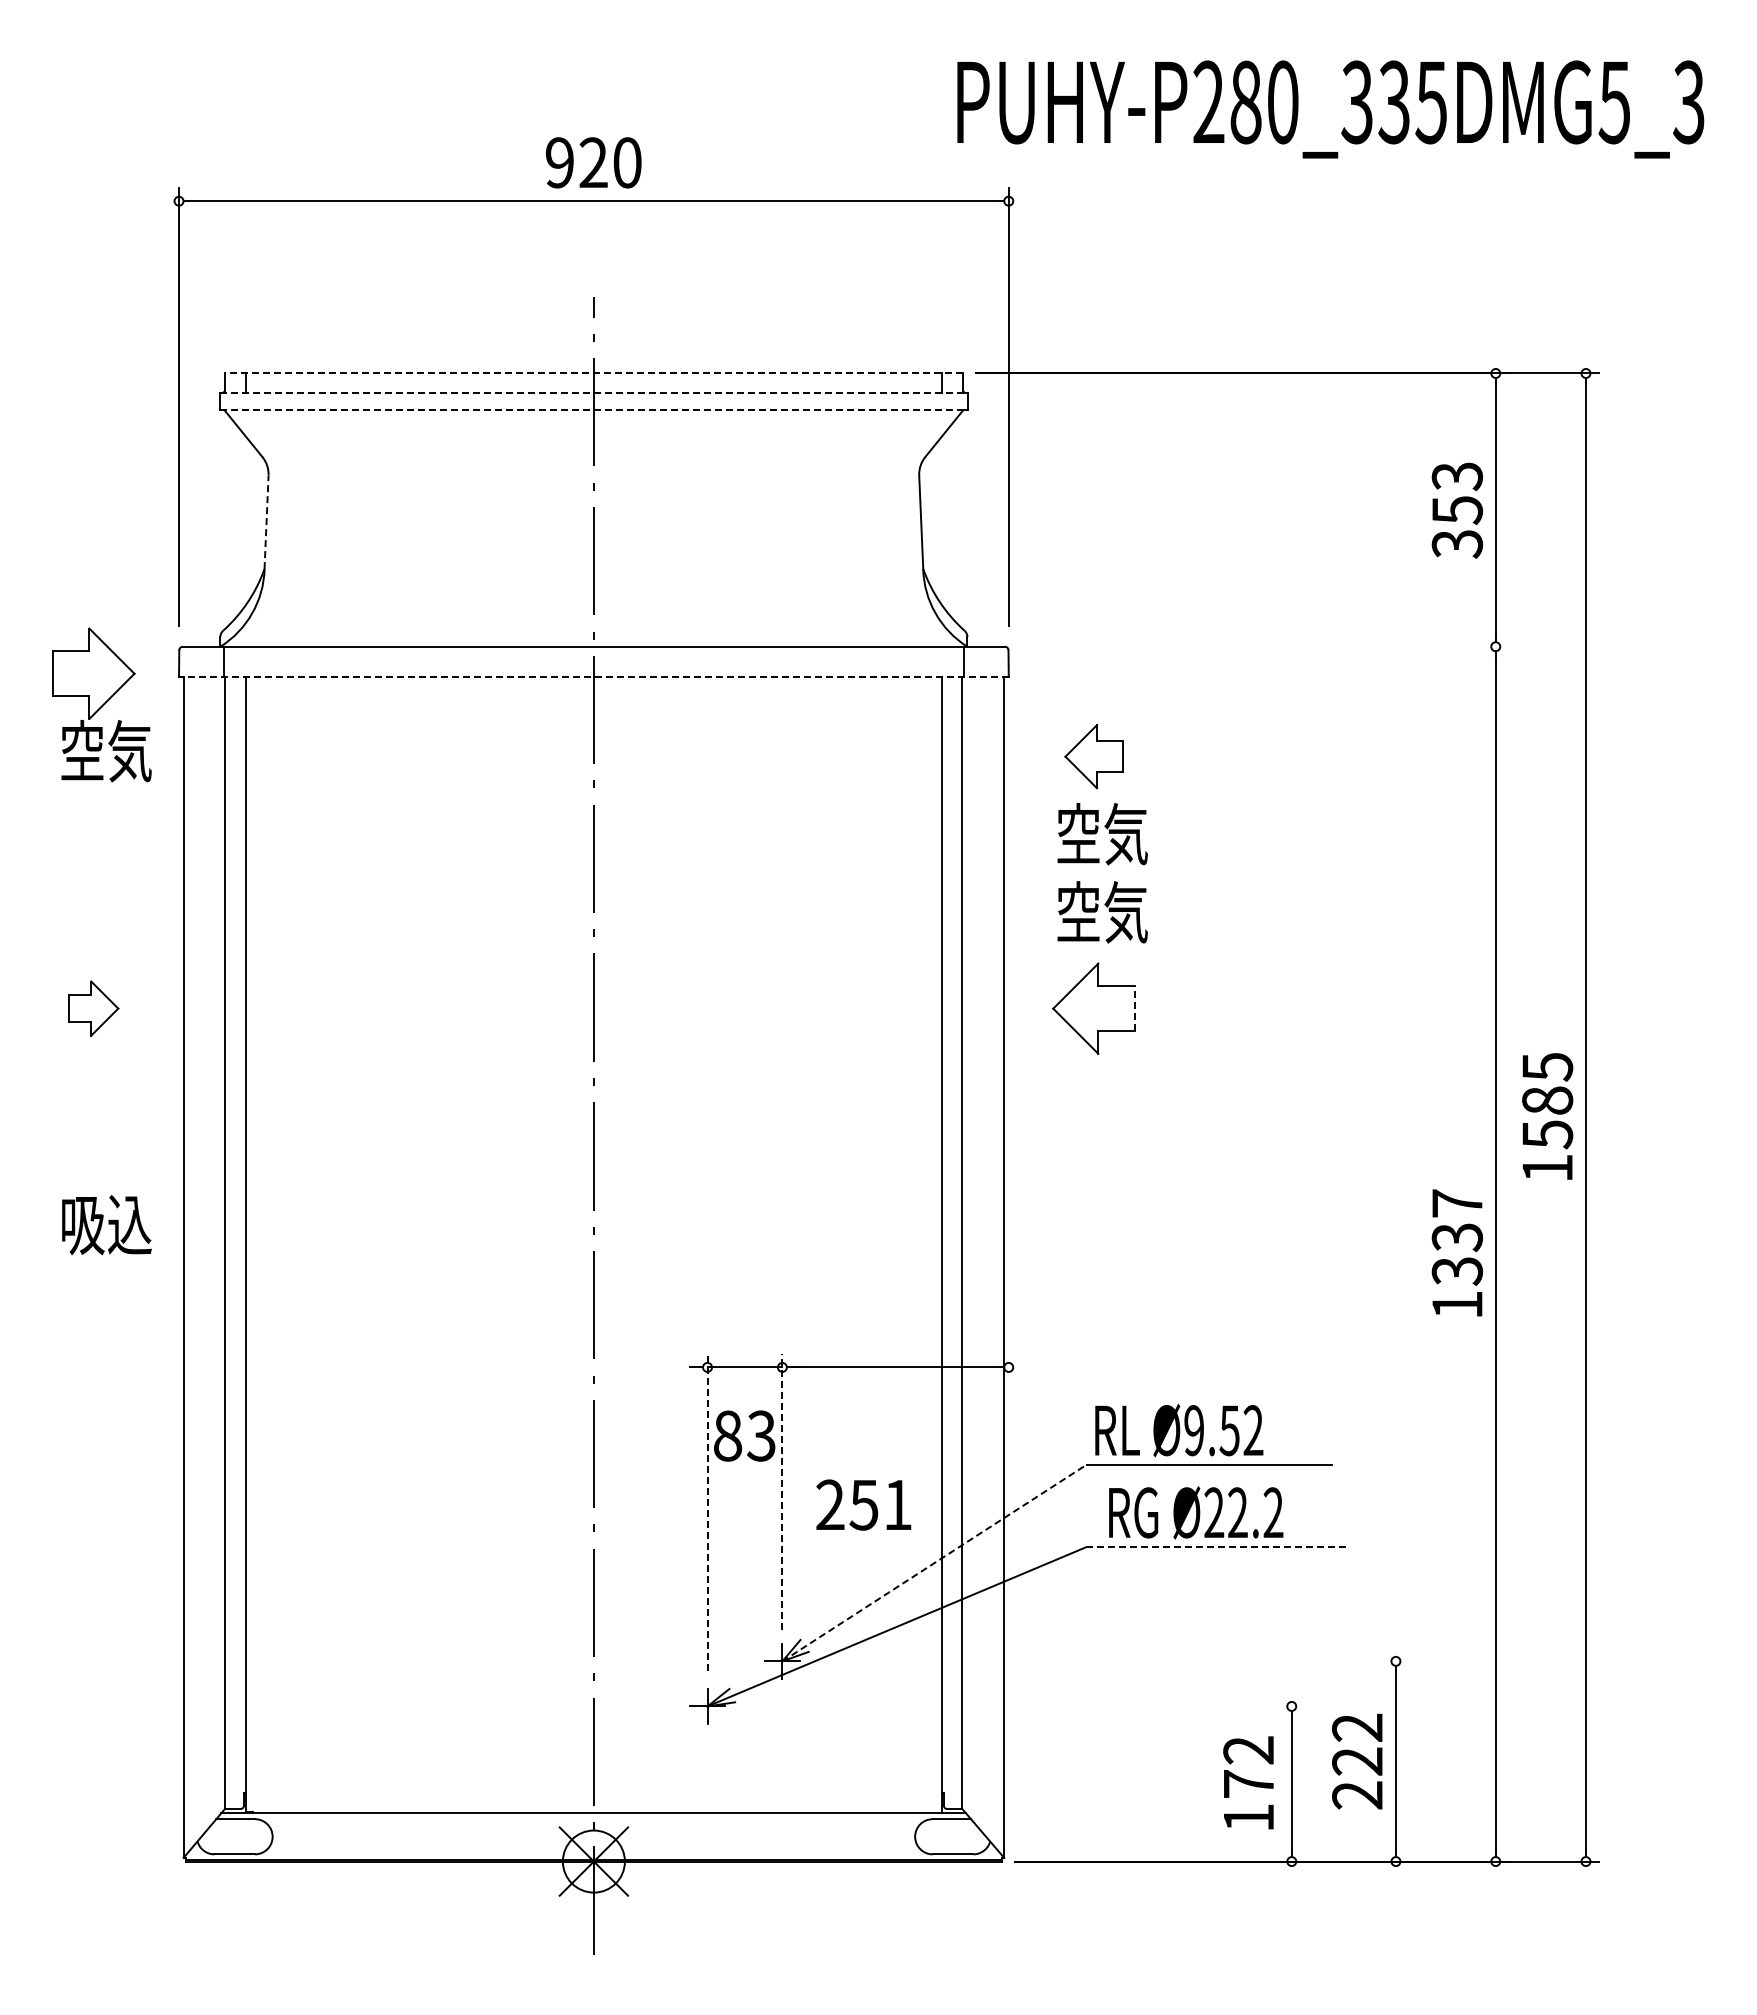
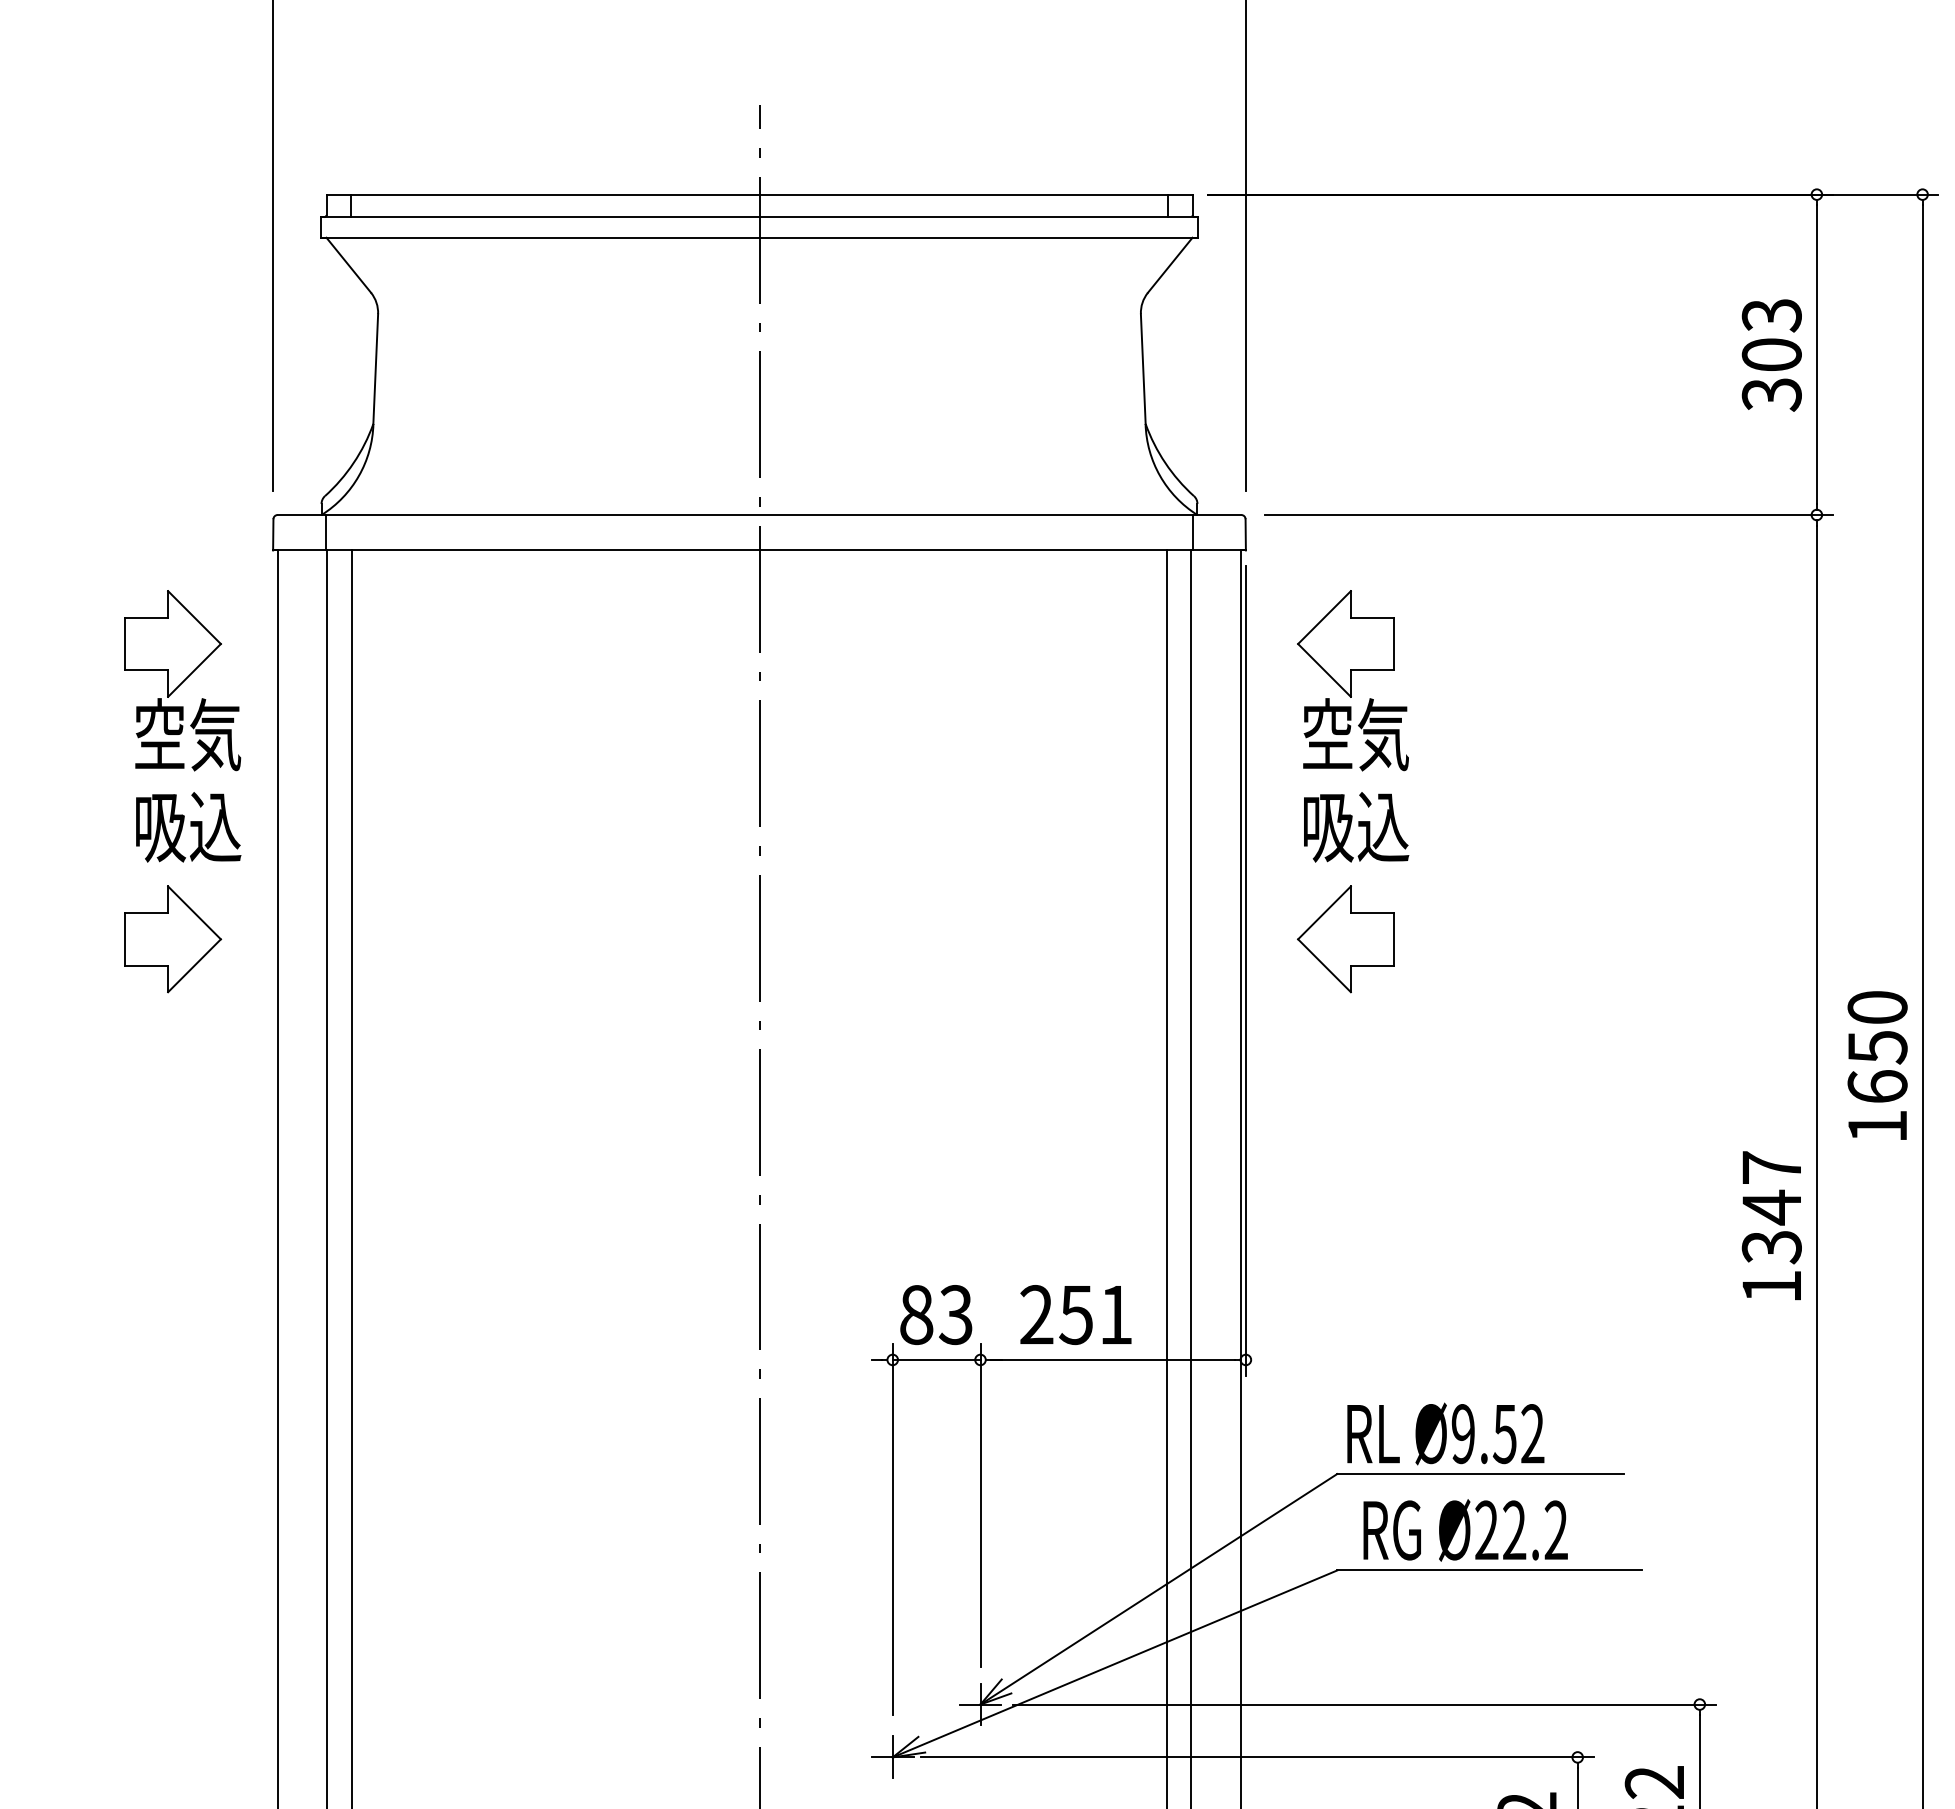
line: (593, 373) -> (759, 194), dashed -> solid
line: (593, 392) -> (759, 216), dashed -> solid
line: (593, 410) -> (759, 238), dashed -> solid
text: (1456, 510) -> (1770, 355), 353 -> 303
line: (266, 522) -> (375, 369), dashed -> solid
line: (1267, 646) -> (1549, 514), added
line: (593, 676) -> (759, 549), dashed -> solid
part: (101, 704) -> (182, 680), moved
part: (1093, 756) -> (1345, 643), size x1.43
text: (1102, 912) -> (1355, 826), 空気 -> 吸込
part: (93, 1008) -> (172, 939), size x1.67
line: (1135, 1008) -> (1394, 939), dashed -> solid
line: (1008, 1035) -> (1245, 970), added
text: (1547, 1101) -> (1877, 1048), 1585 -> 1650
text: (106, 1225) -> (188, 827), moved
text: (1457, 1237) -> (1772, 1207), 1337 -> 1347
text: (744, 1435) -> (936, 1314), moved
line: (782, 1491) -> (980, 1505), dashed -> solid
text: (863, 1504) -> (1075, 1314), moved
line: (707, 1511) -> (892, 1528), dashed -> solid
line: (1216, 1547) -> (1489, 1571), dashed -> solid
line: (934, 1562) -> (1158, 1588), dashed -> solid
line: (1109, 1661) -> (1364, 1704), added
line: (1018, 1706) -> (1257, 1757), added

